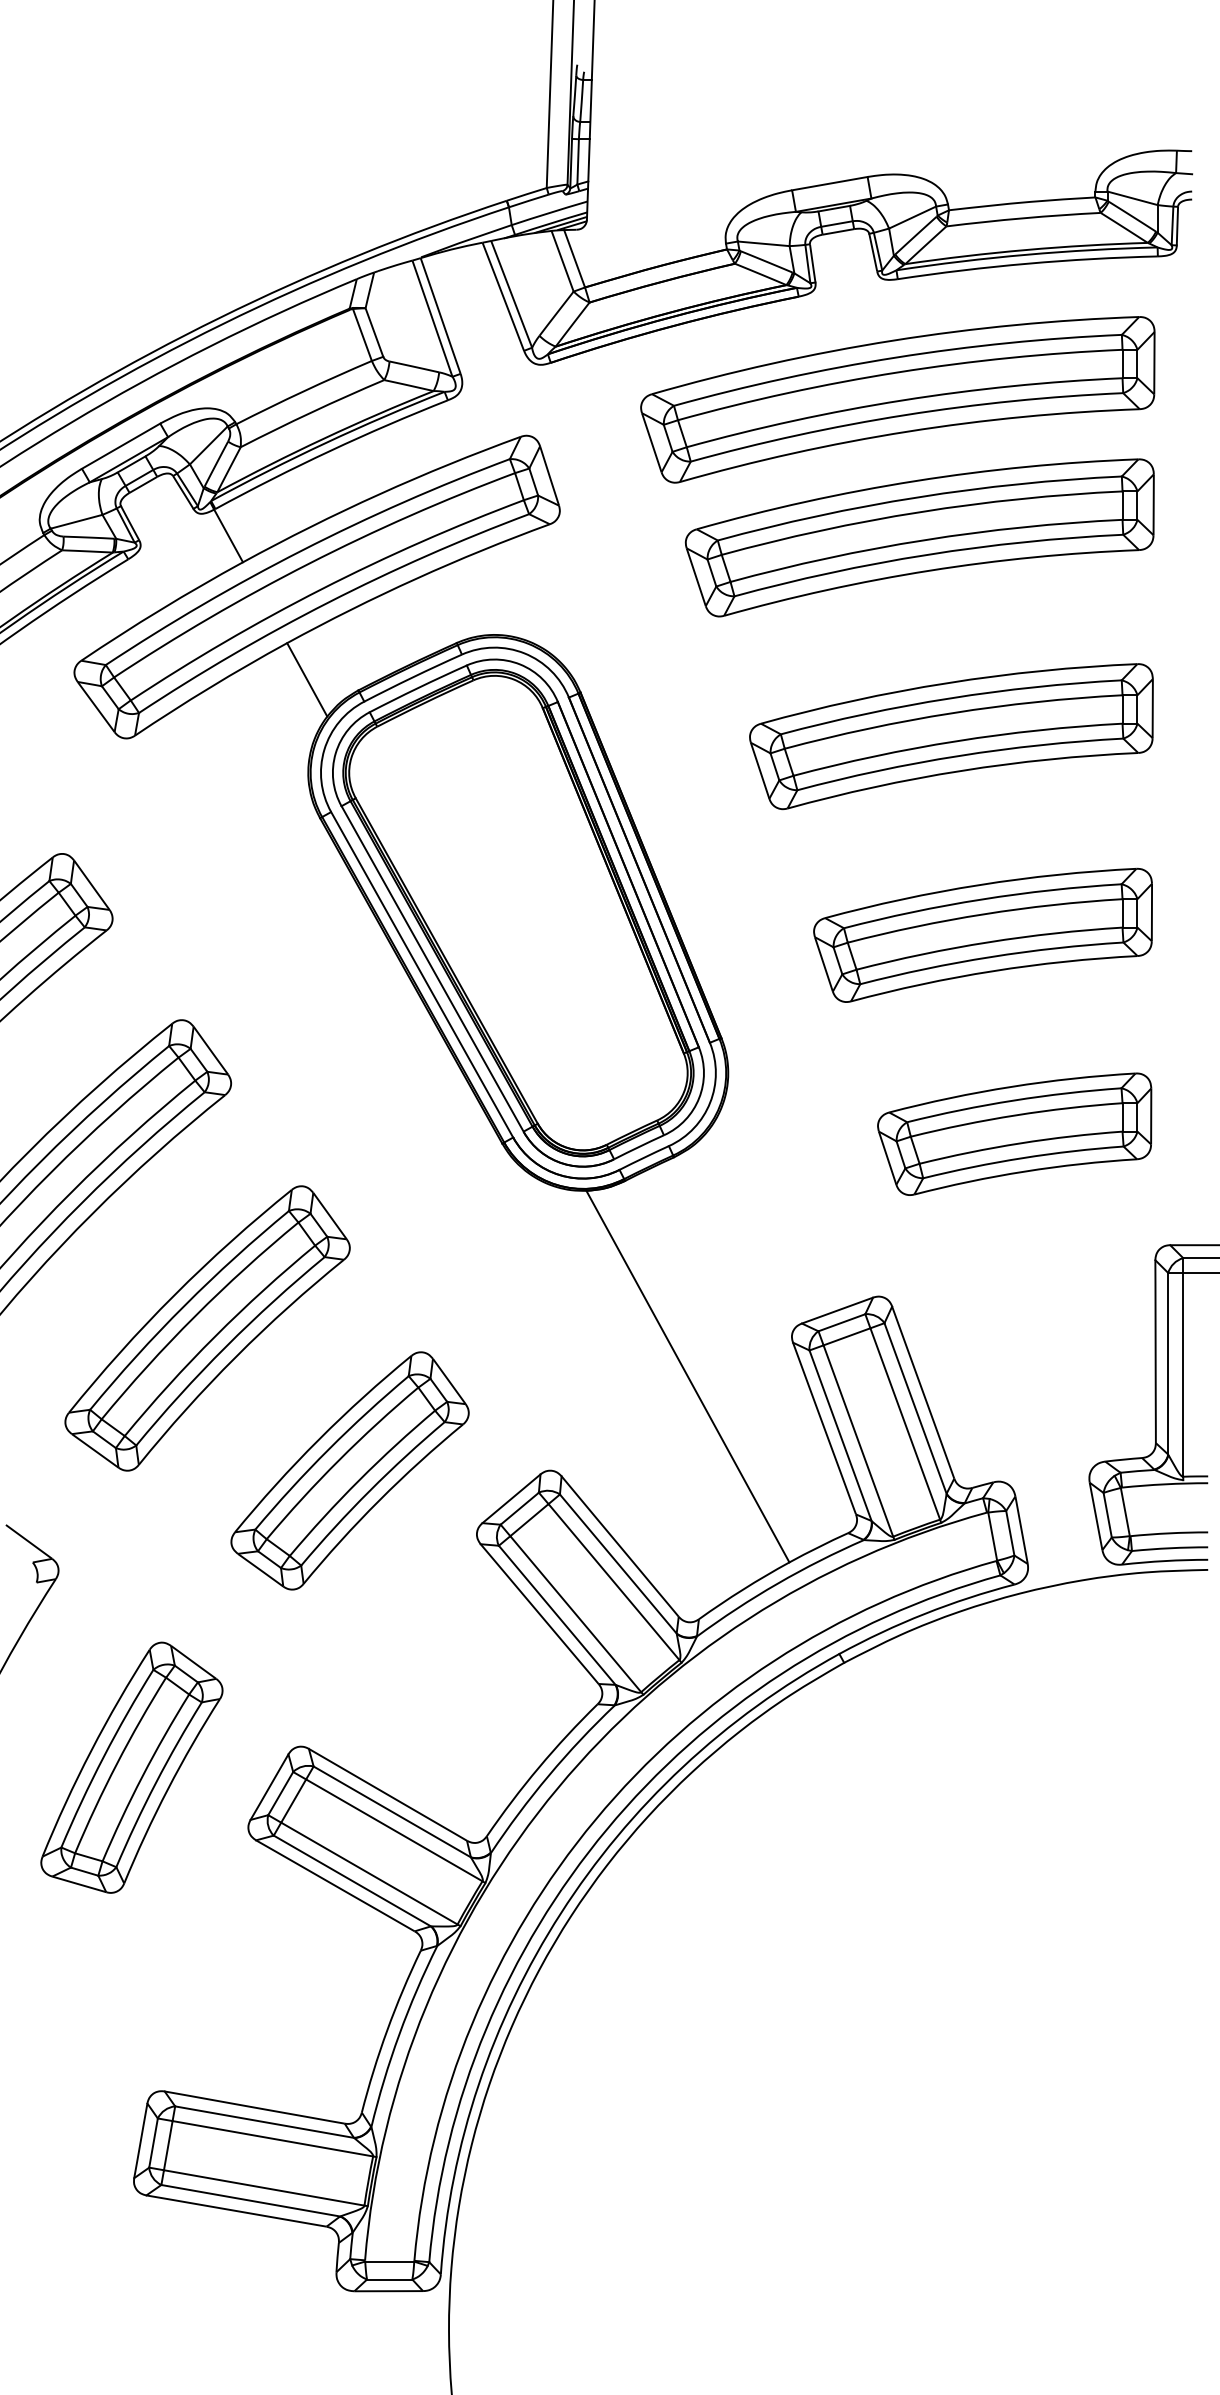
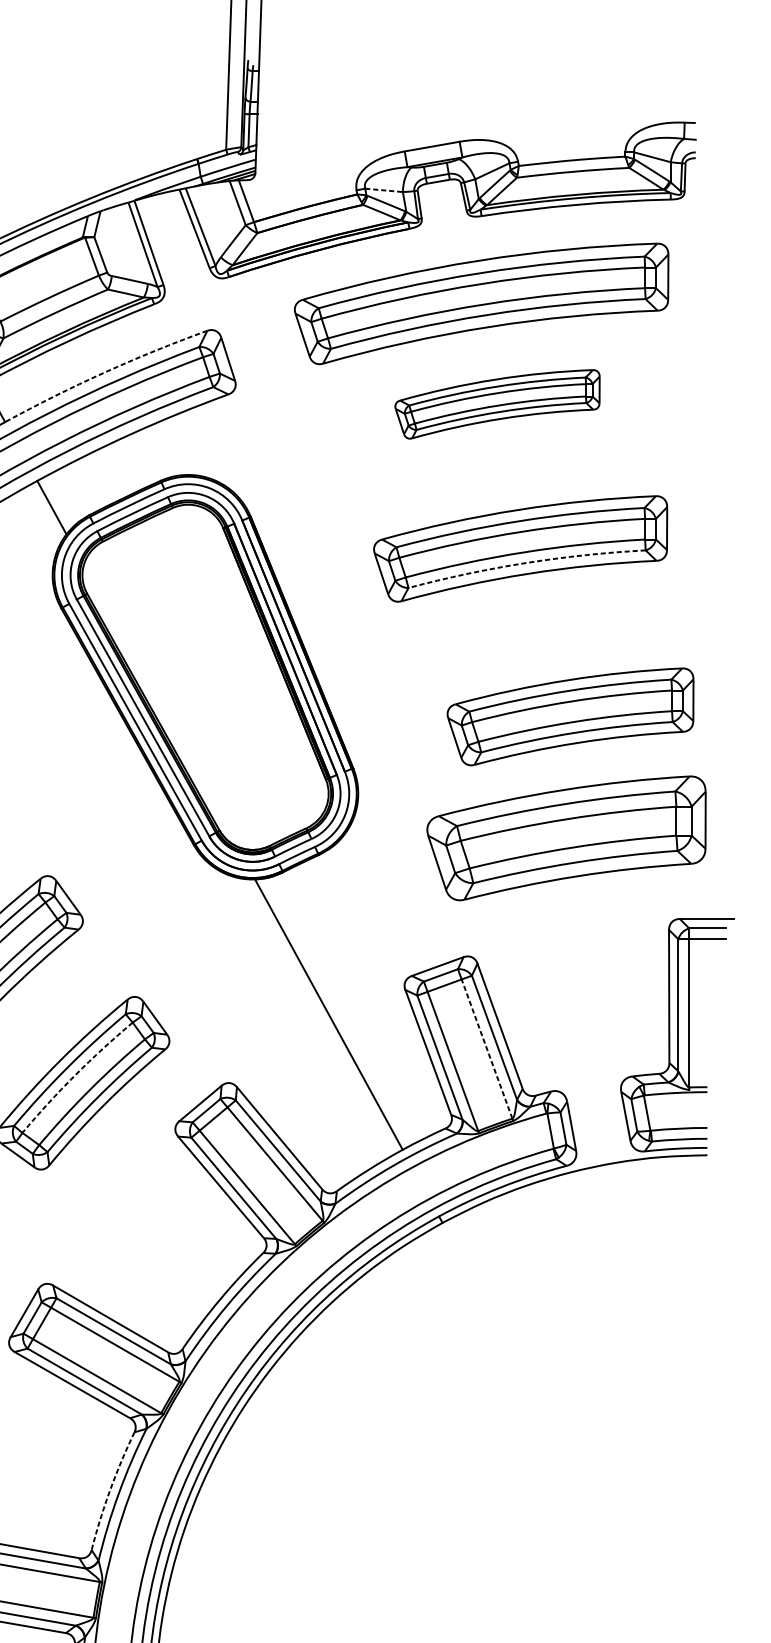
line: (763, 243) -> (383, 190), solid -> dashed
arc: (379, 494) -> (104, 372), solid -> dashed
part: (919, 537) -> (497, 404), size x0.6
arc: (959, 755) -> (526, 562), solid -> dashed
part: (982, 934) -> (570, 716), moved
part: (1014, 1133) -> (566, 837), size x1.4
line: (905, 1423) -> (487, 1048), solid -> dashed
arc: (339, 1460) -> (75, 1075), solid -> dashed
arc: (387, 2030) -> (110, 1490), solid -> dashed

